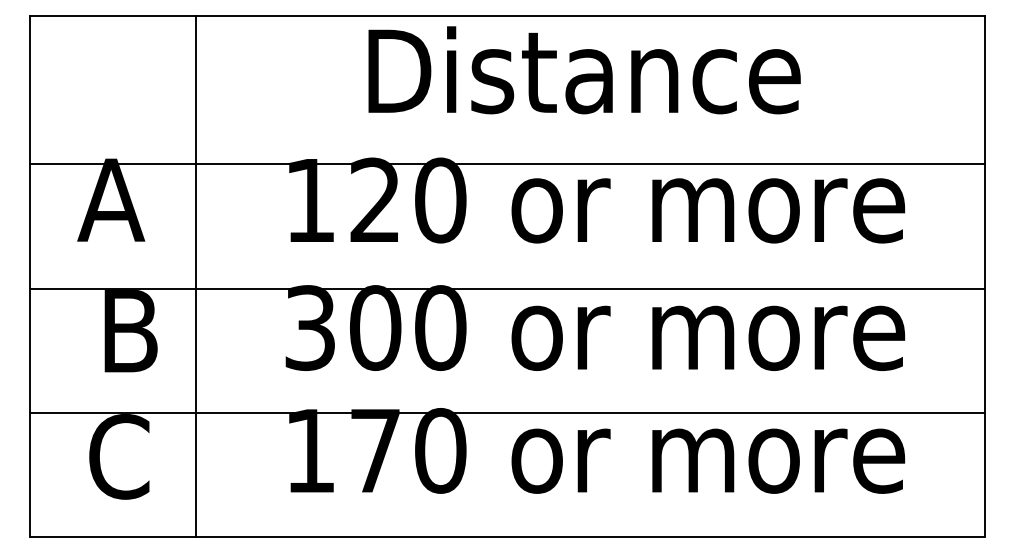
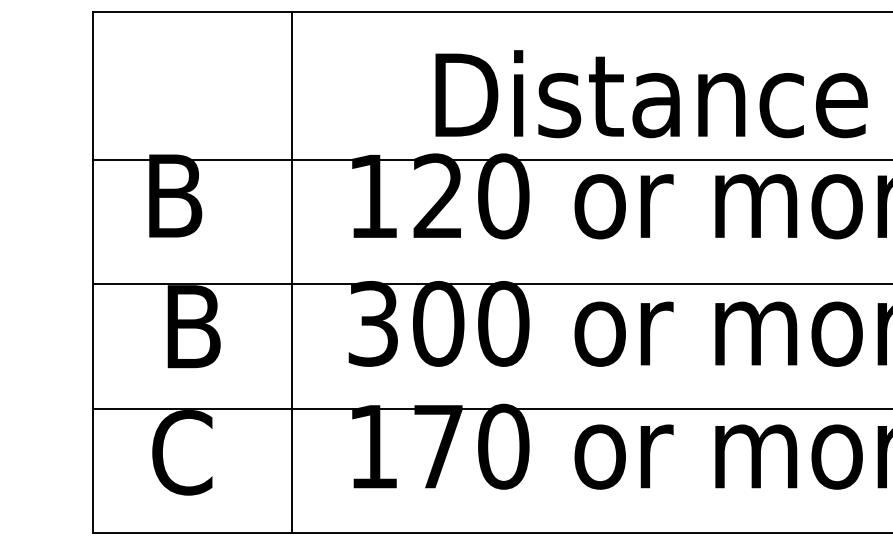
text: (584, 70) -> (651, 94), moved
text: (111, 199) -> (174, 195), A -> B
line: (196, 276) -> (292, 272), moved

